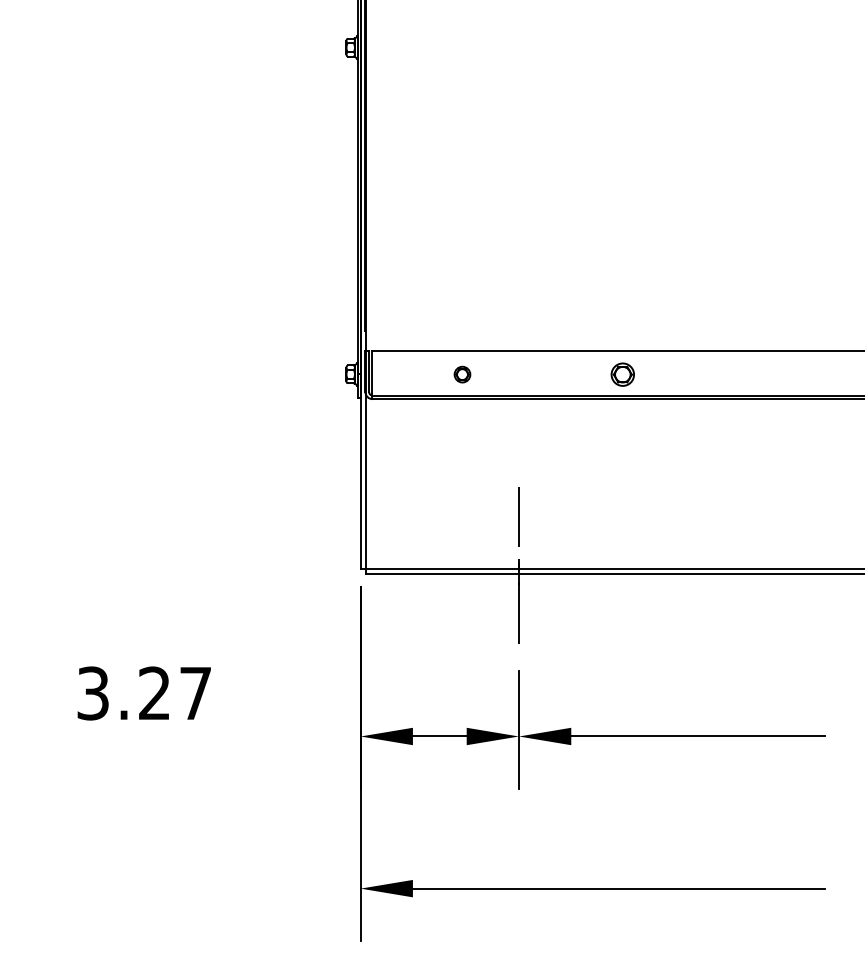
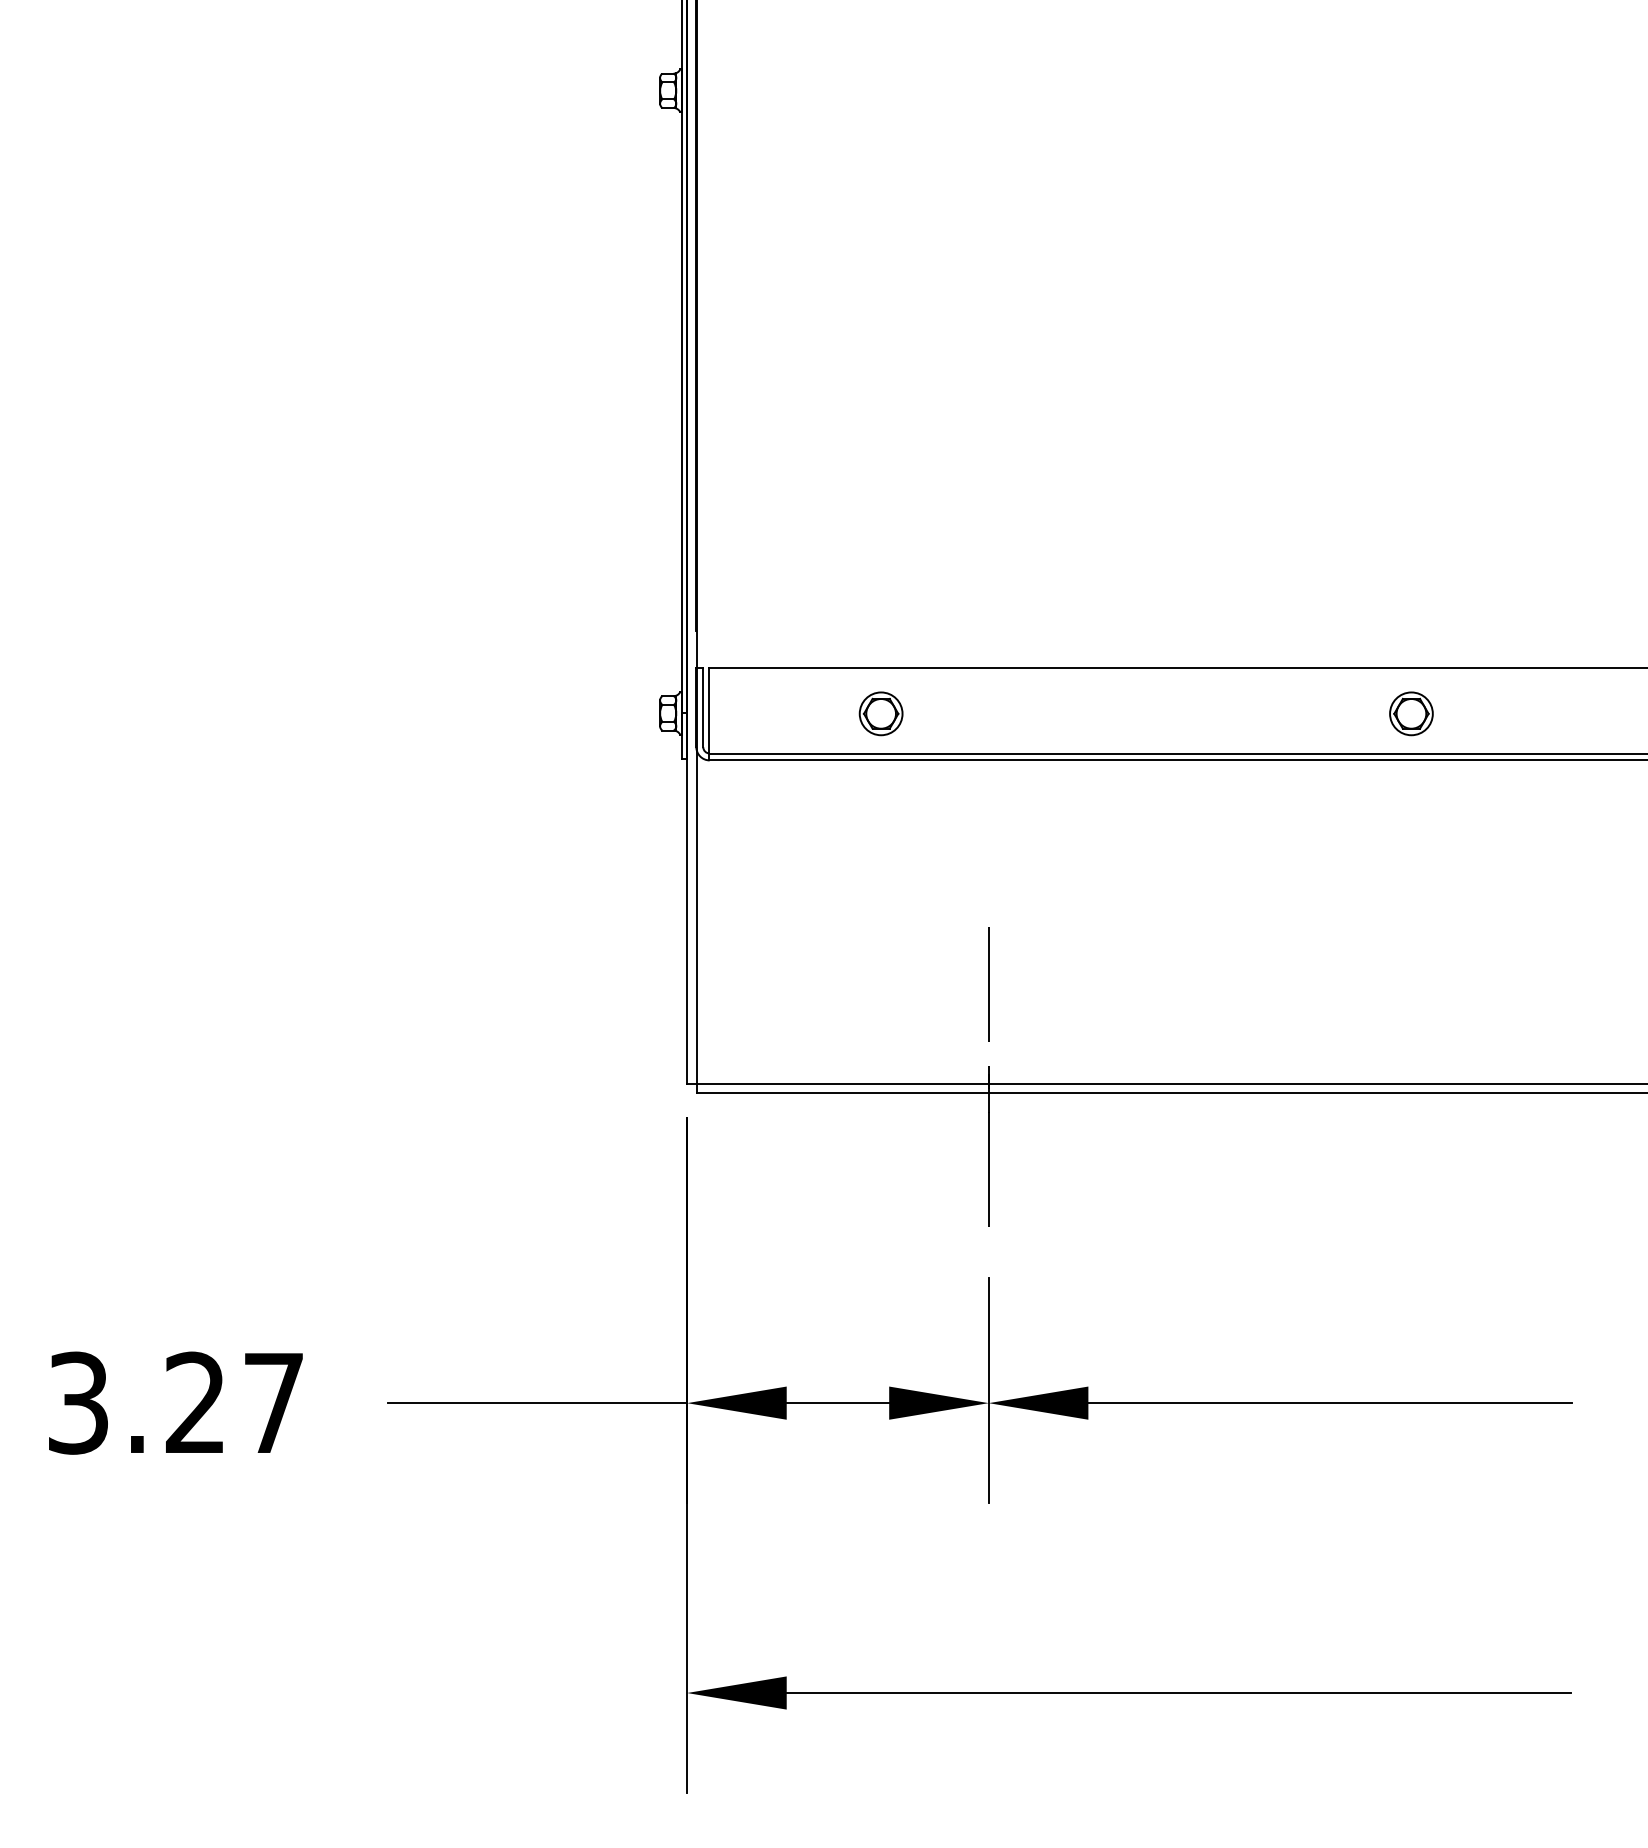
part: (462, 374) -> (881, 713), size x1.43
part: (622, 374) -> (1410, 713), moved
text: (143, 693) -> (174, 1403), moved
line: (281, 736) -> (536, 1403), added

